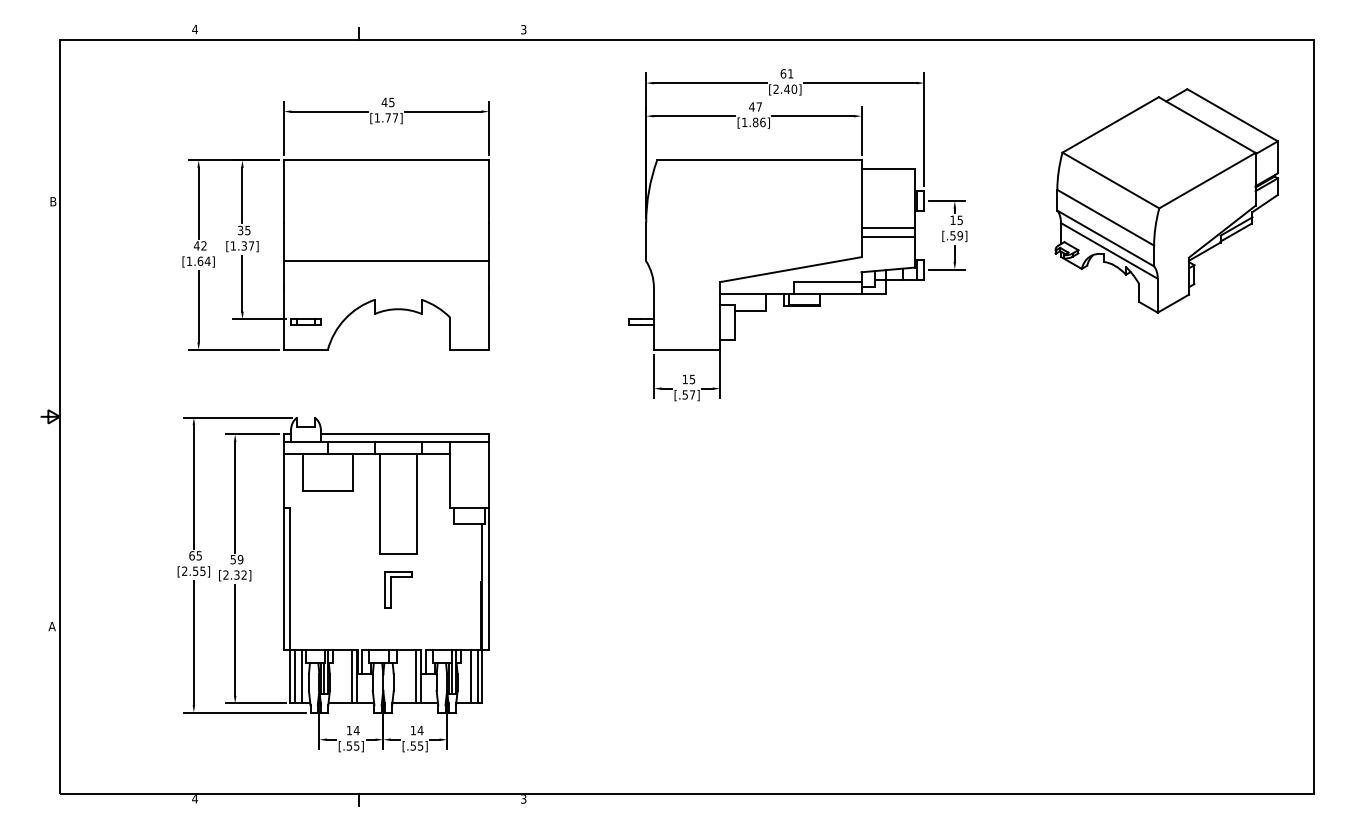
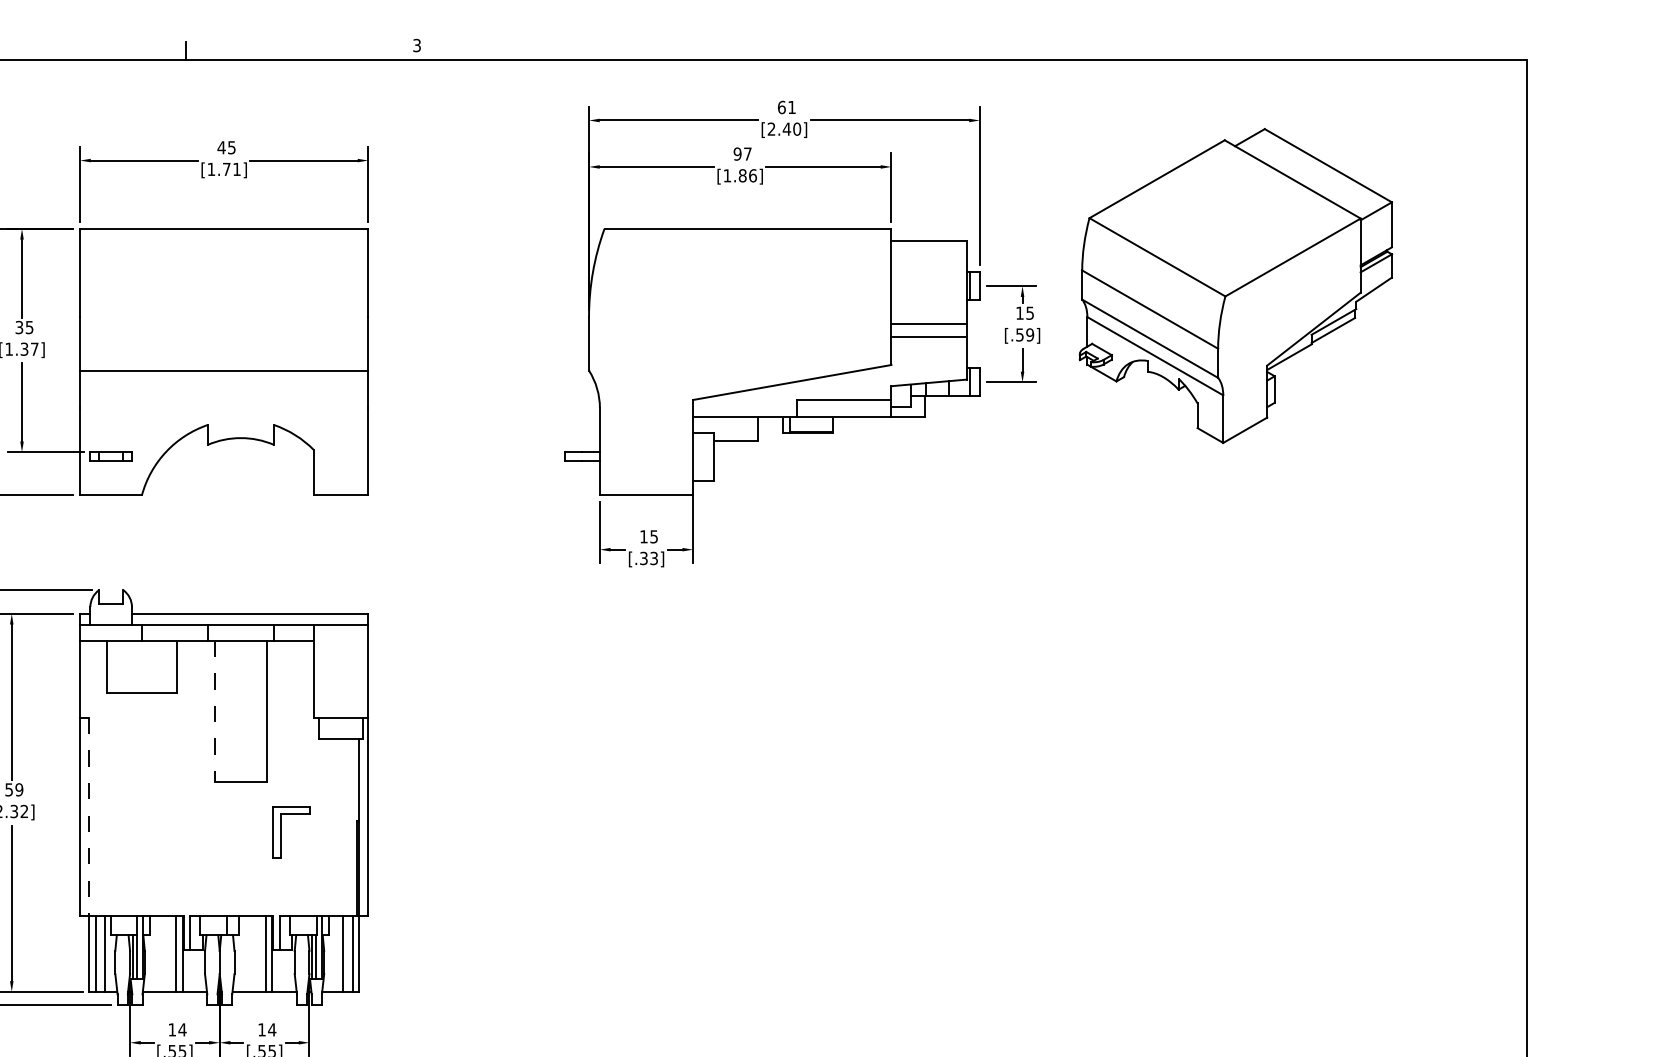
text: (751, 106) -> (736, 153), 47 -> 97
text: (395, 117) -> (236, 168), [1.77] -> [1.71]
part: (1166, 200) -> (1235, 285), moved
text: (689, 394) -> (649, 557), [.57] -> [.33]
line: (379, 504) -> (214, 712), solid -> dashed
line: (290, 579) -> (89, 817), solid -> dashed
part: (391, 589) -> (281, 831), moved

